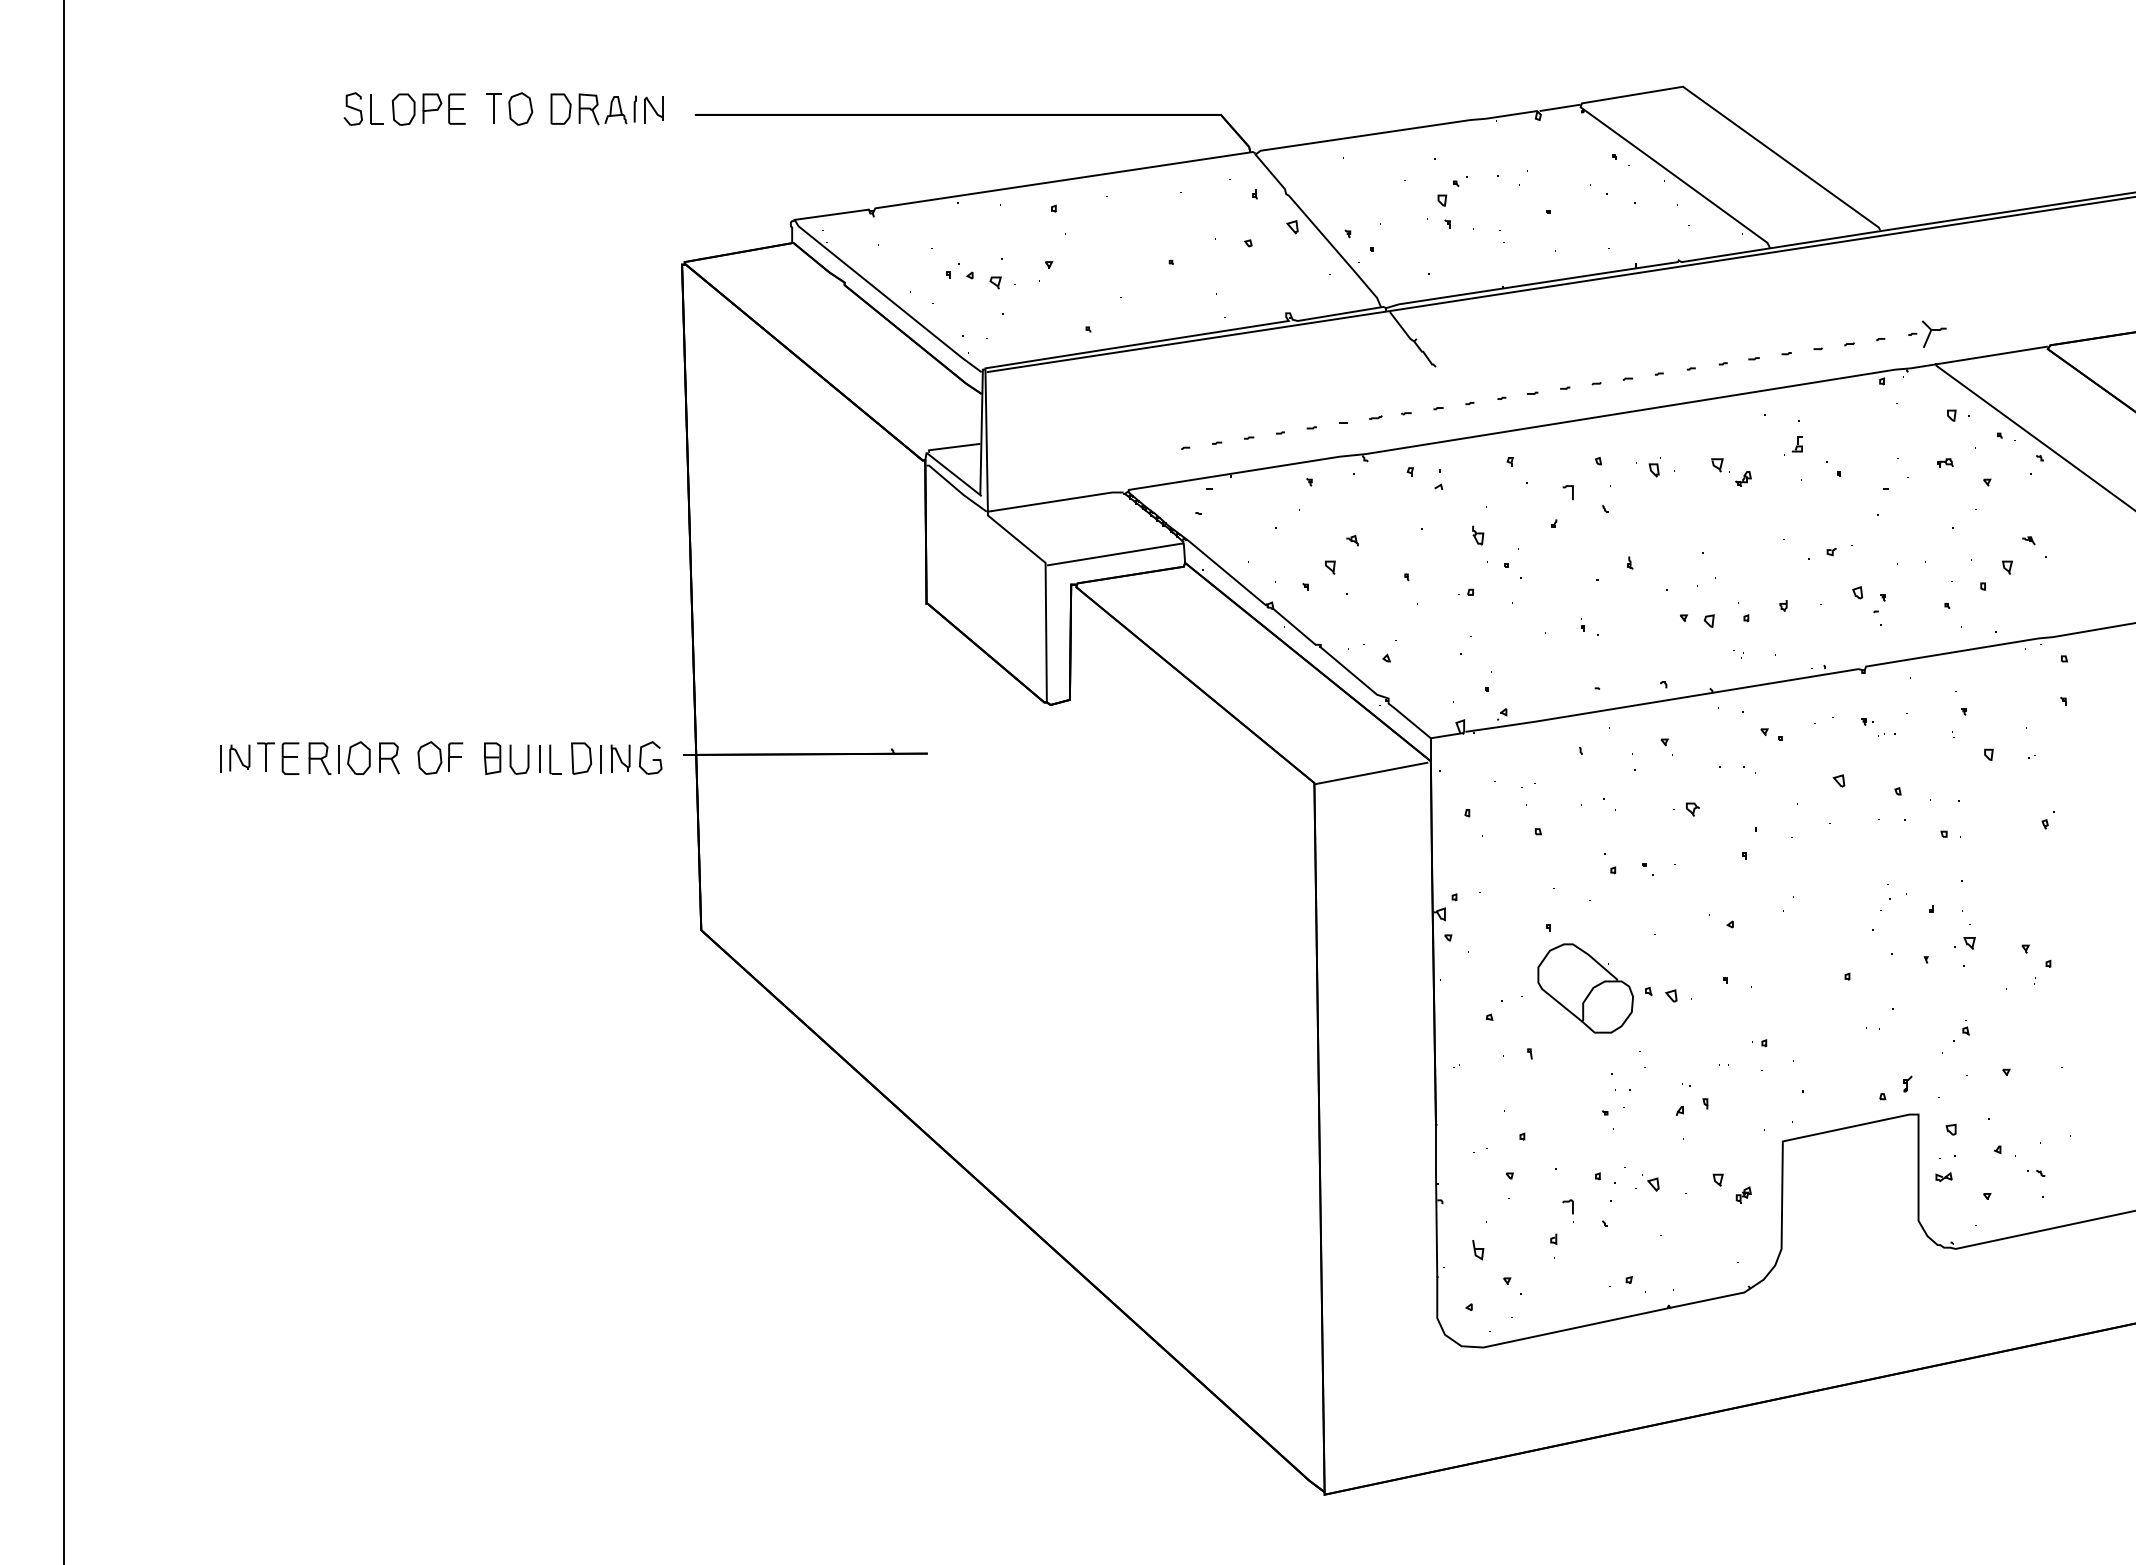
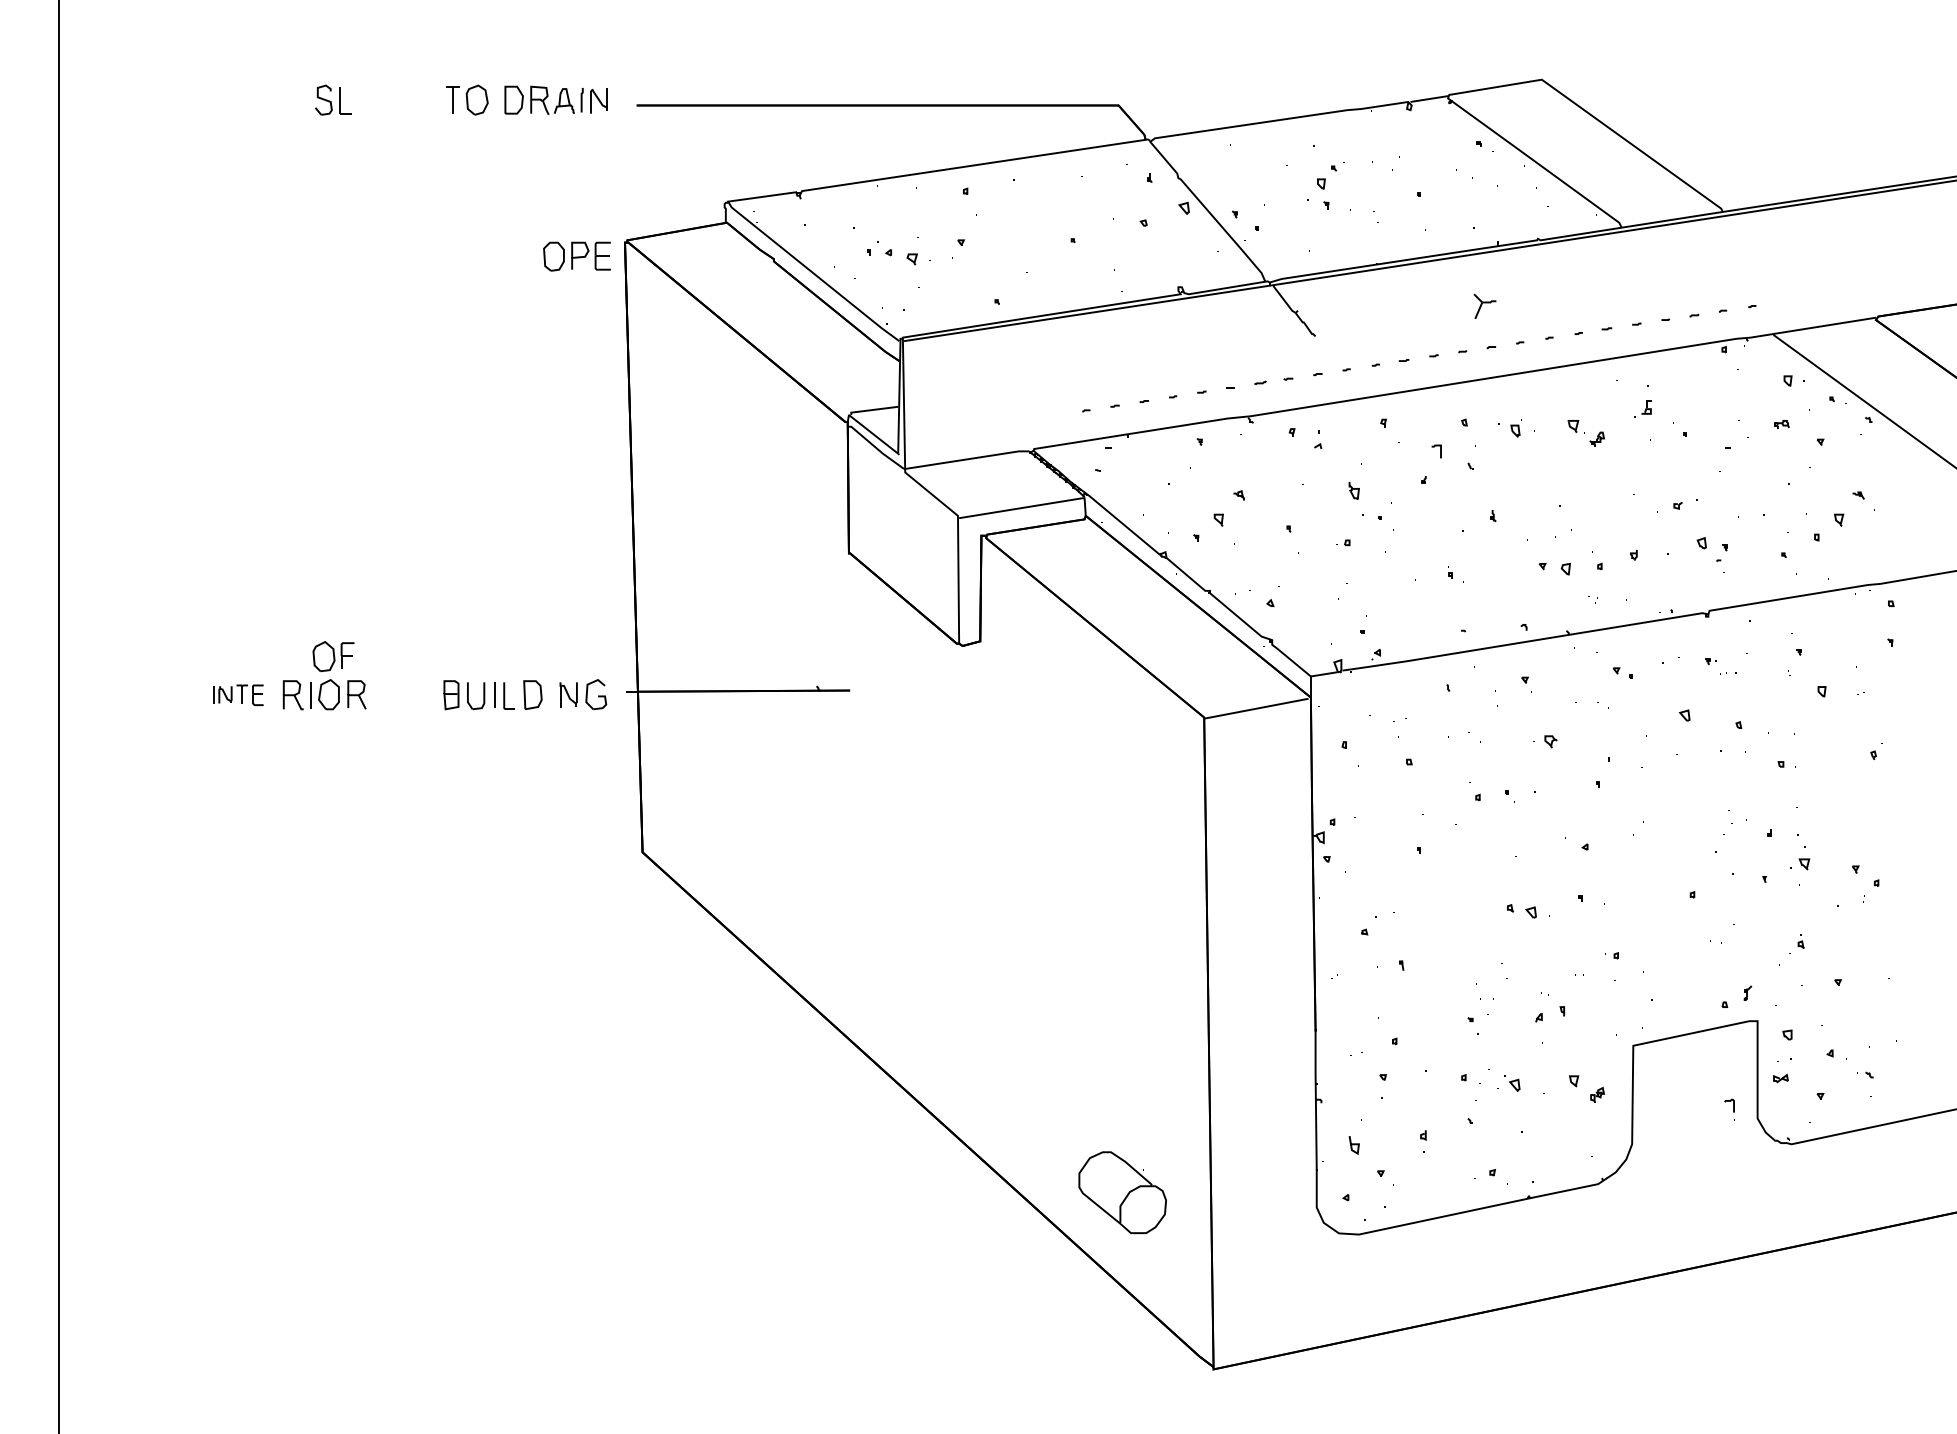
part: (428, 109) -> (576, 256), moved
part: (1933, 333) -> (1484, 305), moved
part: (440, 757) -> (333, 656), moved
part: (260, 759) -> (238, 695), size x0.7
line: (600, 759) -> (550, 695), removed
part: (1585, 988) -> (1122, 1192), moved
part: (1567, 1210) -> (1729, 1109), moved

